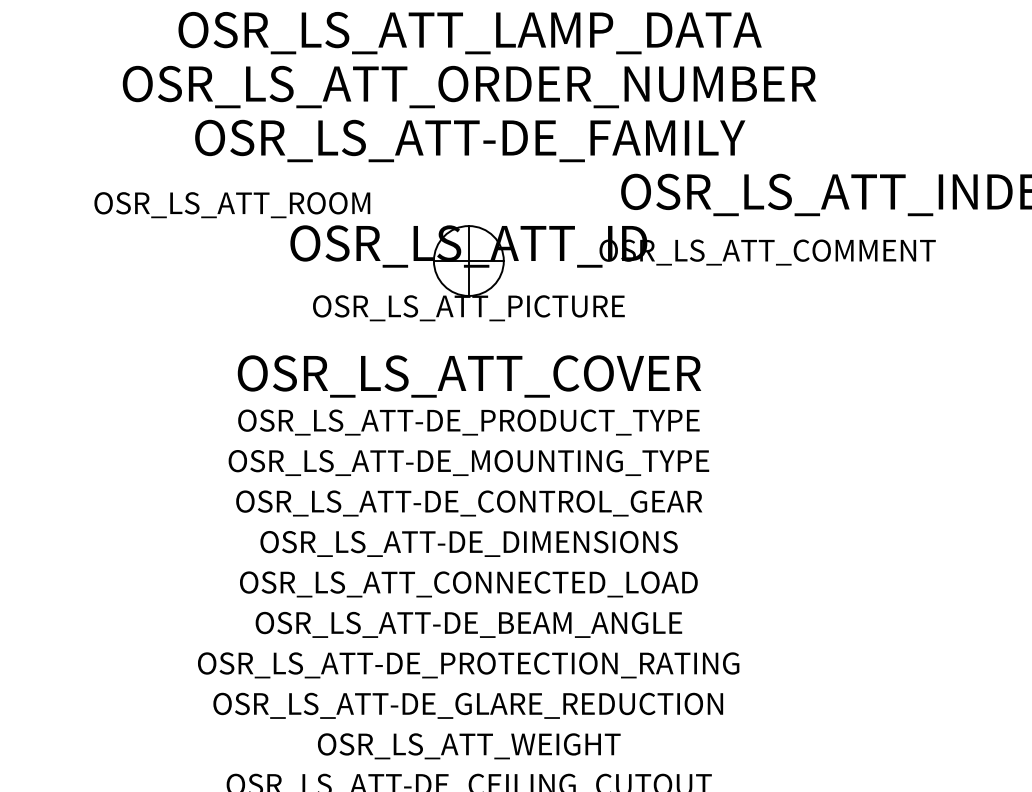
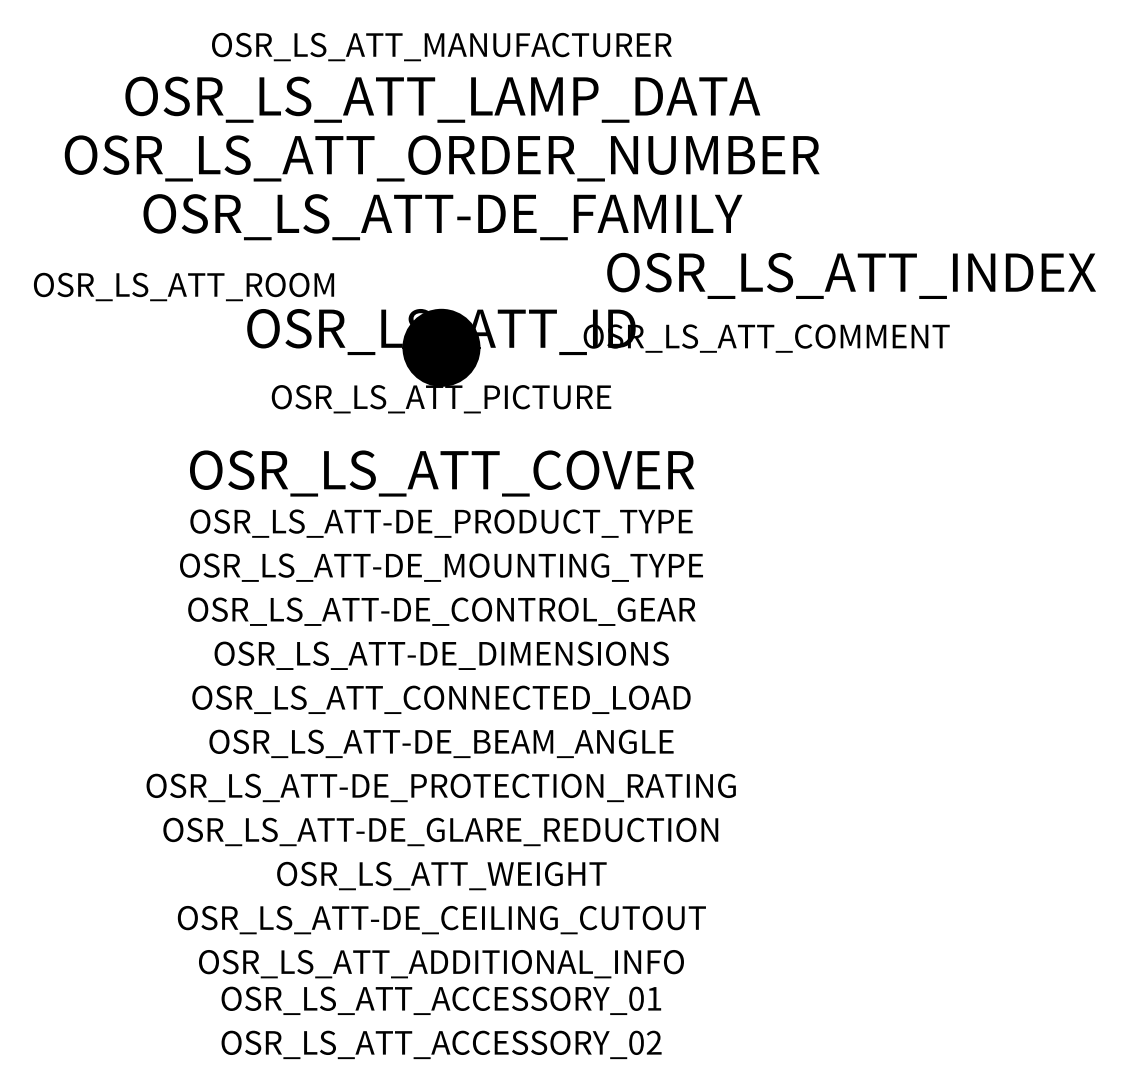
fill: (468, 260) -> (441, 347), added

